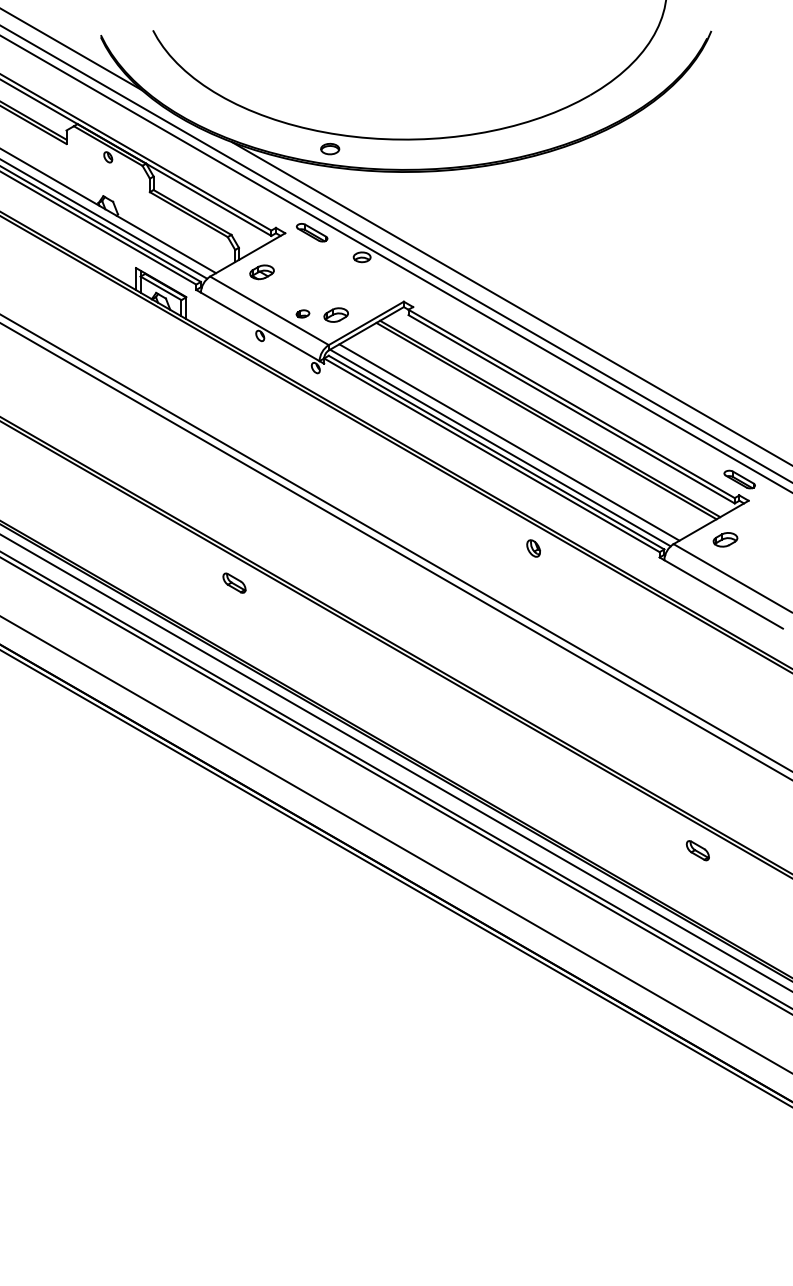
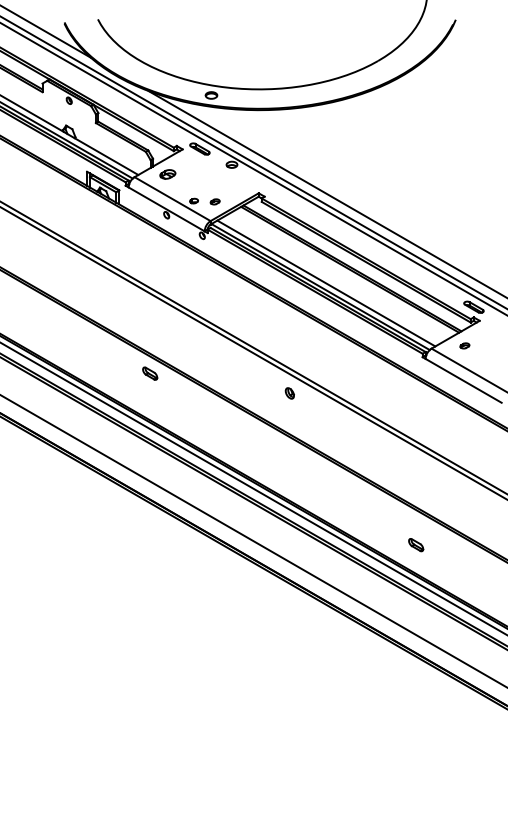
part: (334, 314) -> (214, 201), size x0.6
part: (724, 539) -> (464, 345), size x0.6
part: (533, 548) -> (289, 393), moved
part: (698, 851) -> (416, 545), moved

